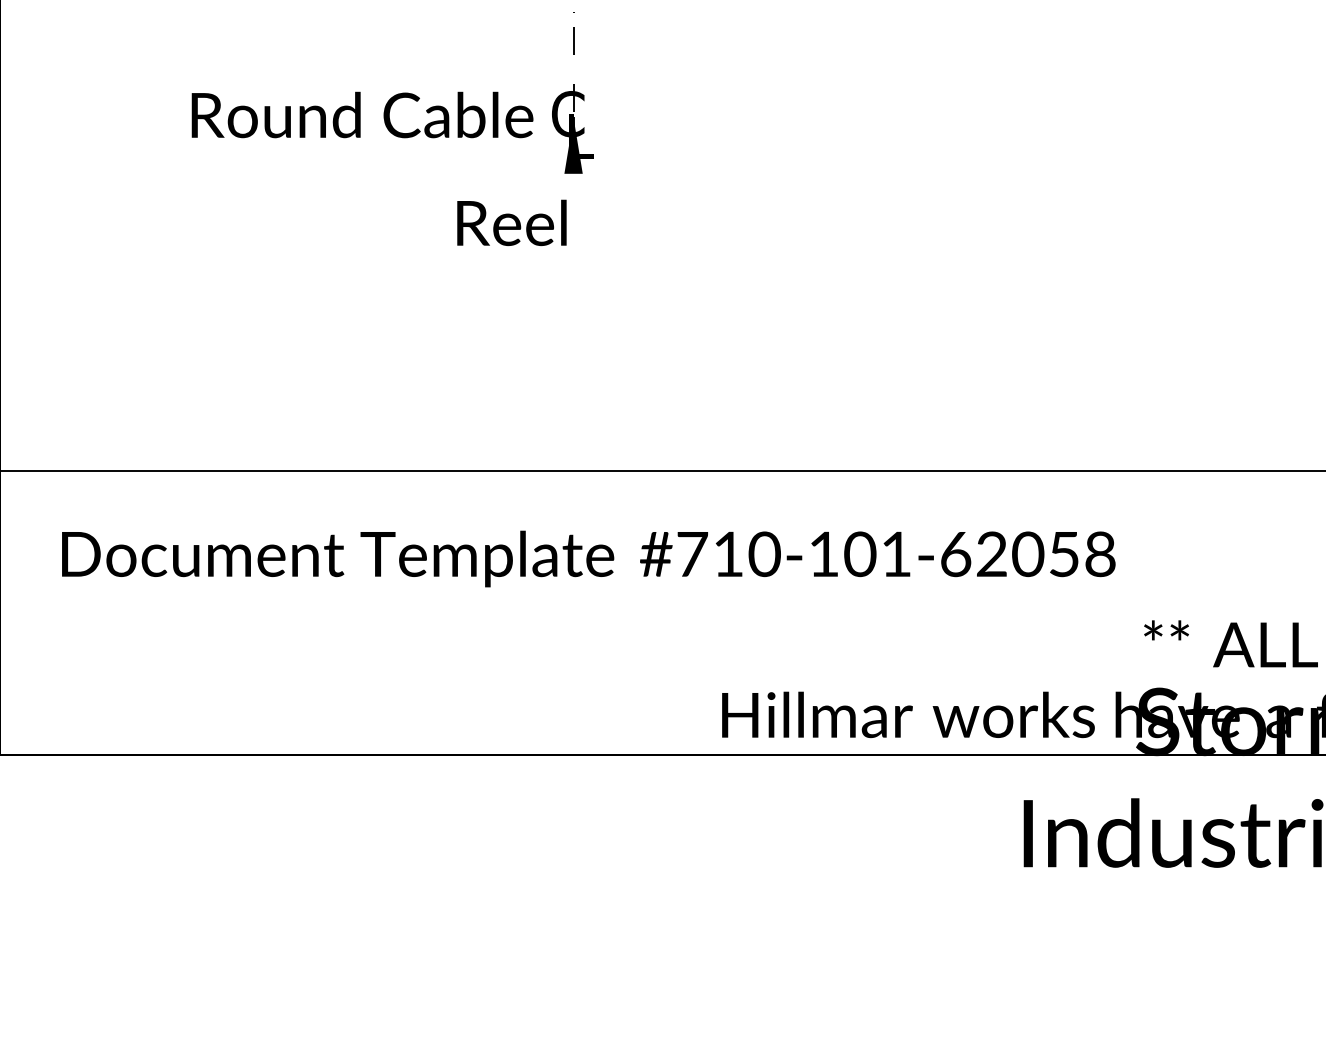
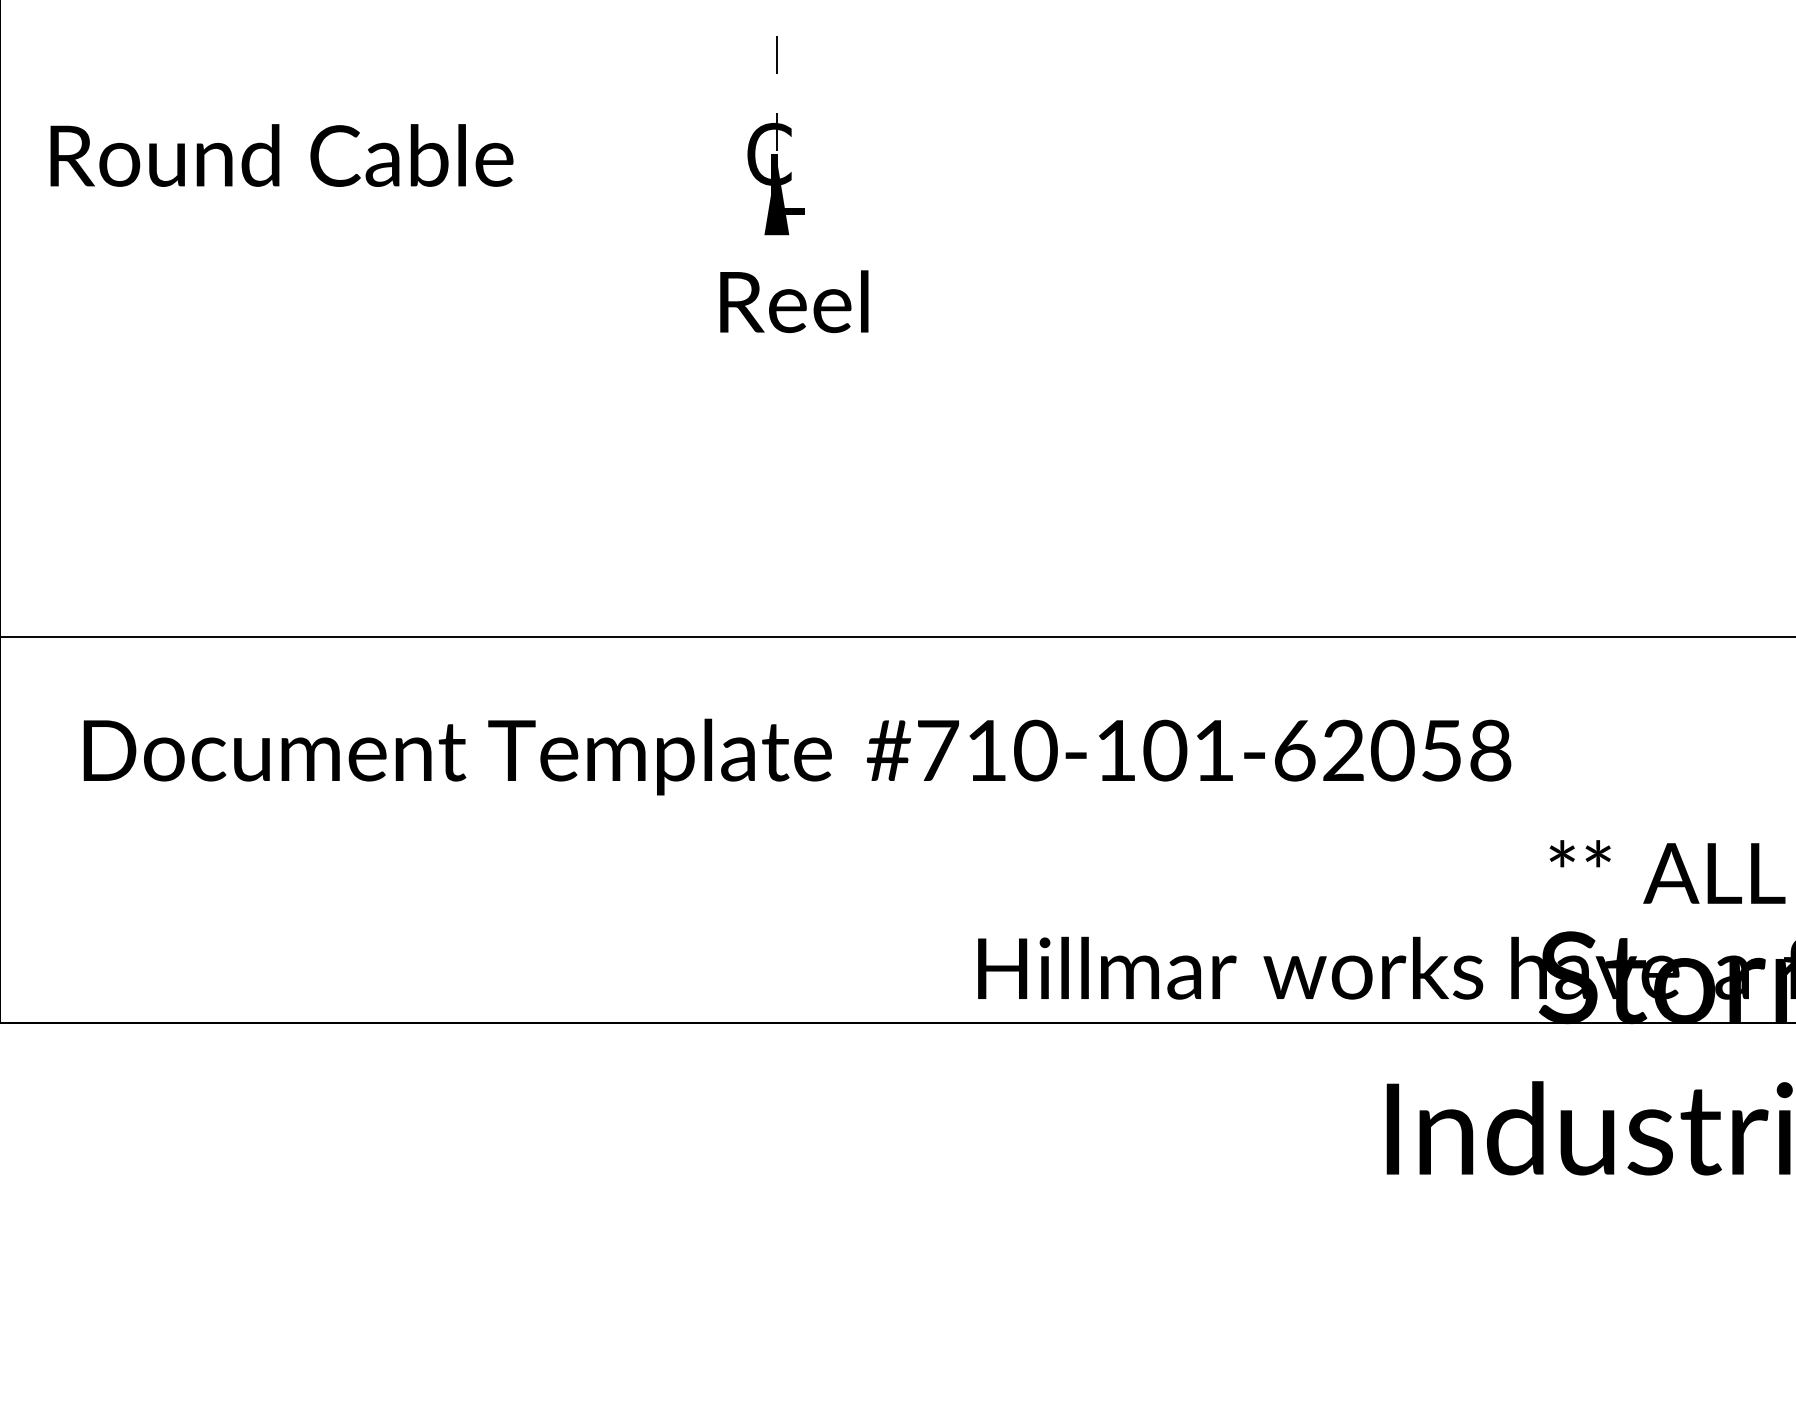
text: (362, 115) -> (281, 155), moved
text: (512, 222) -> (794, 301), moved

